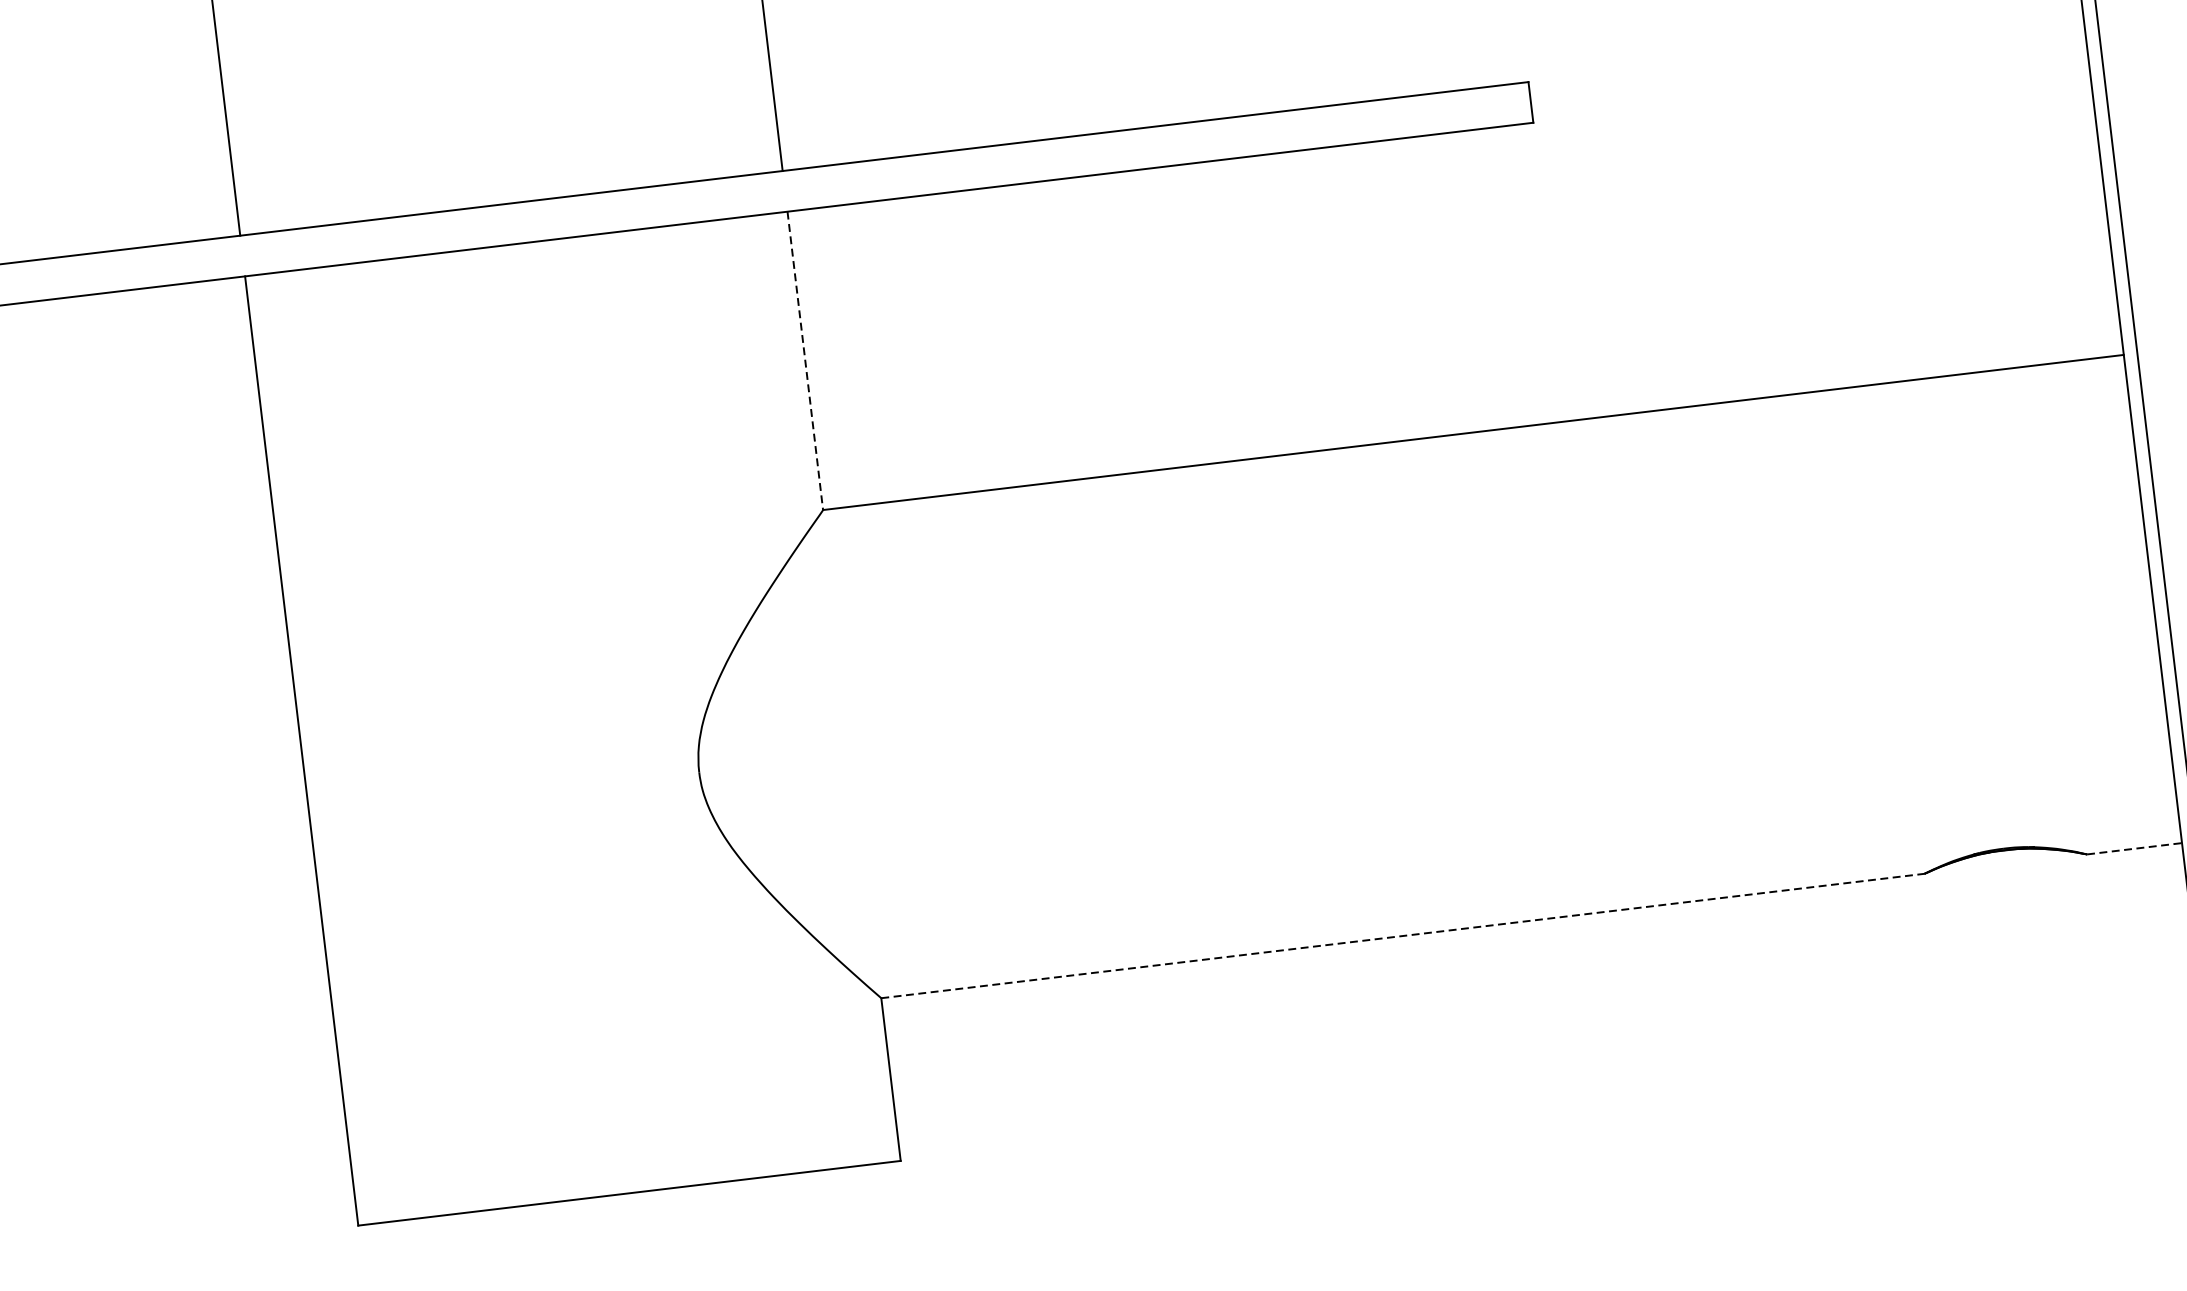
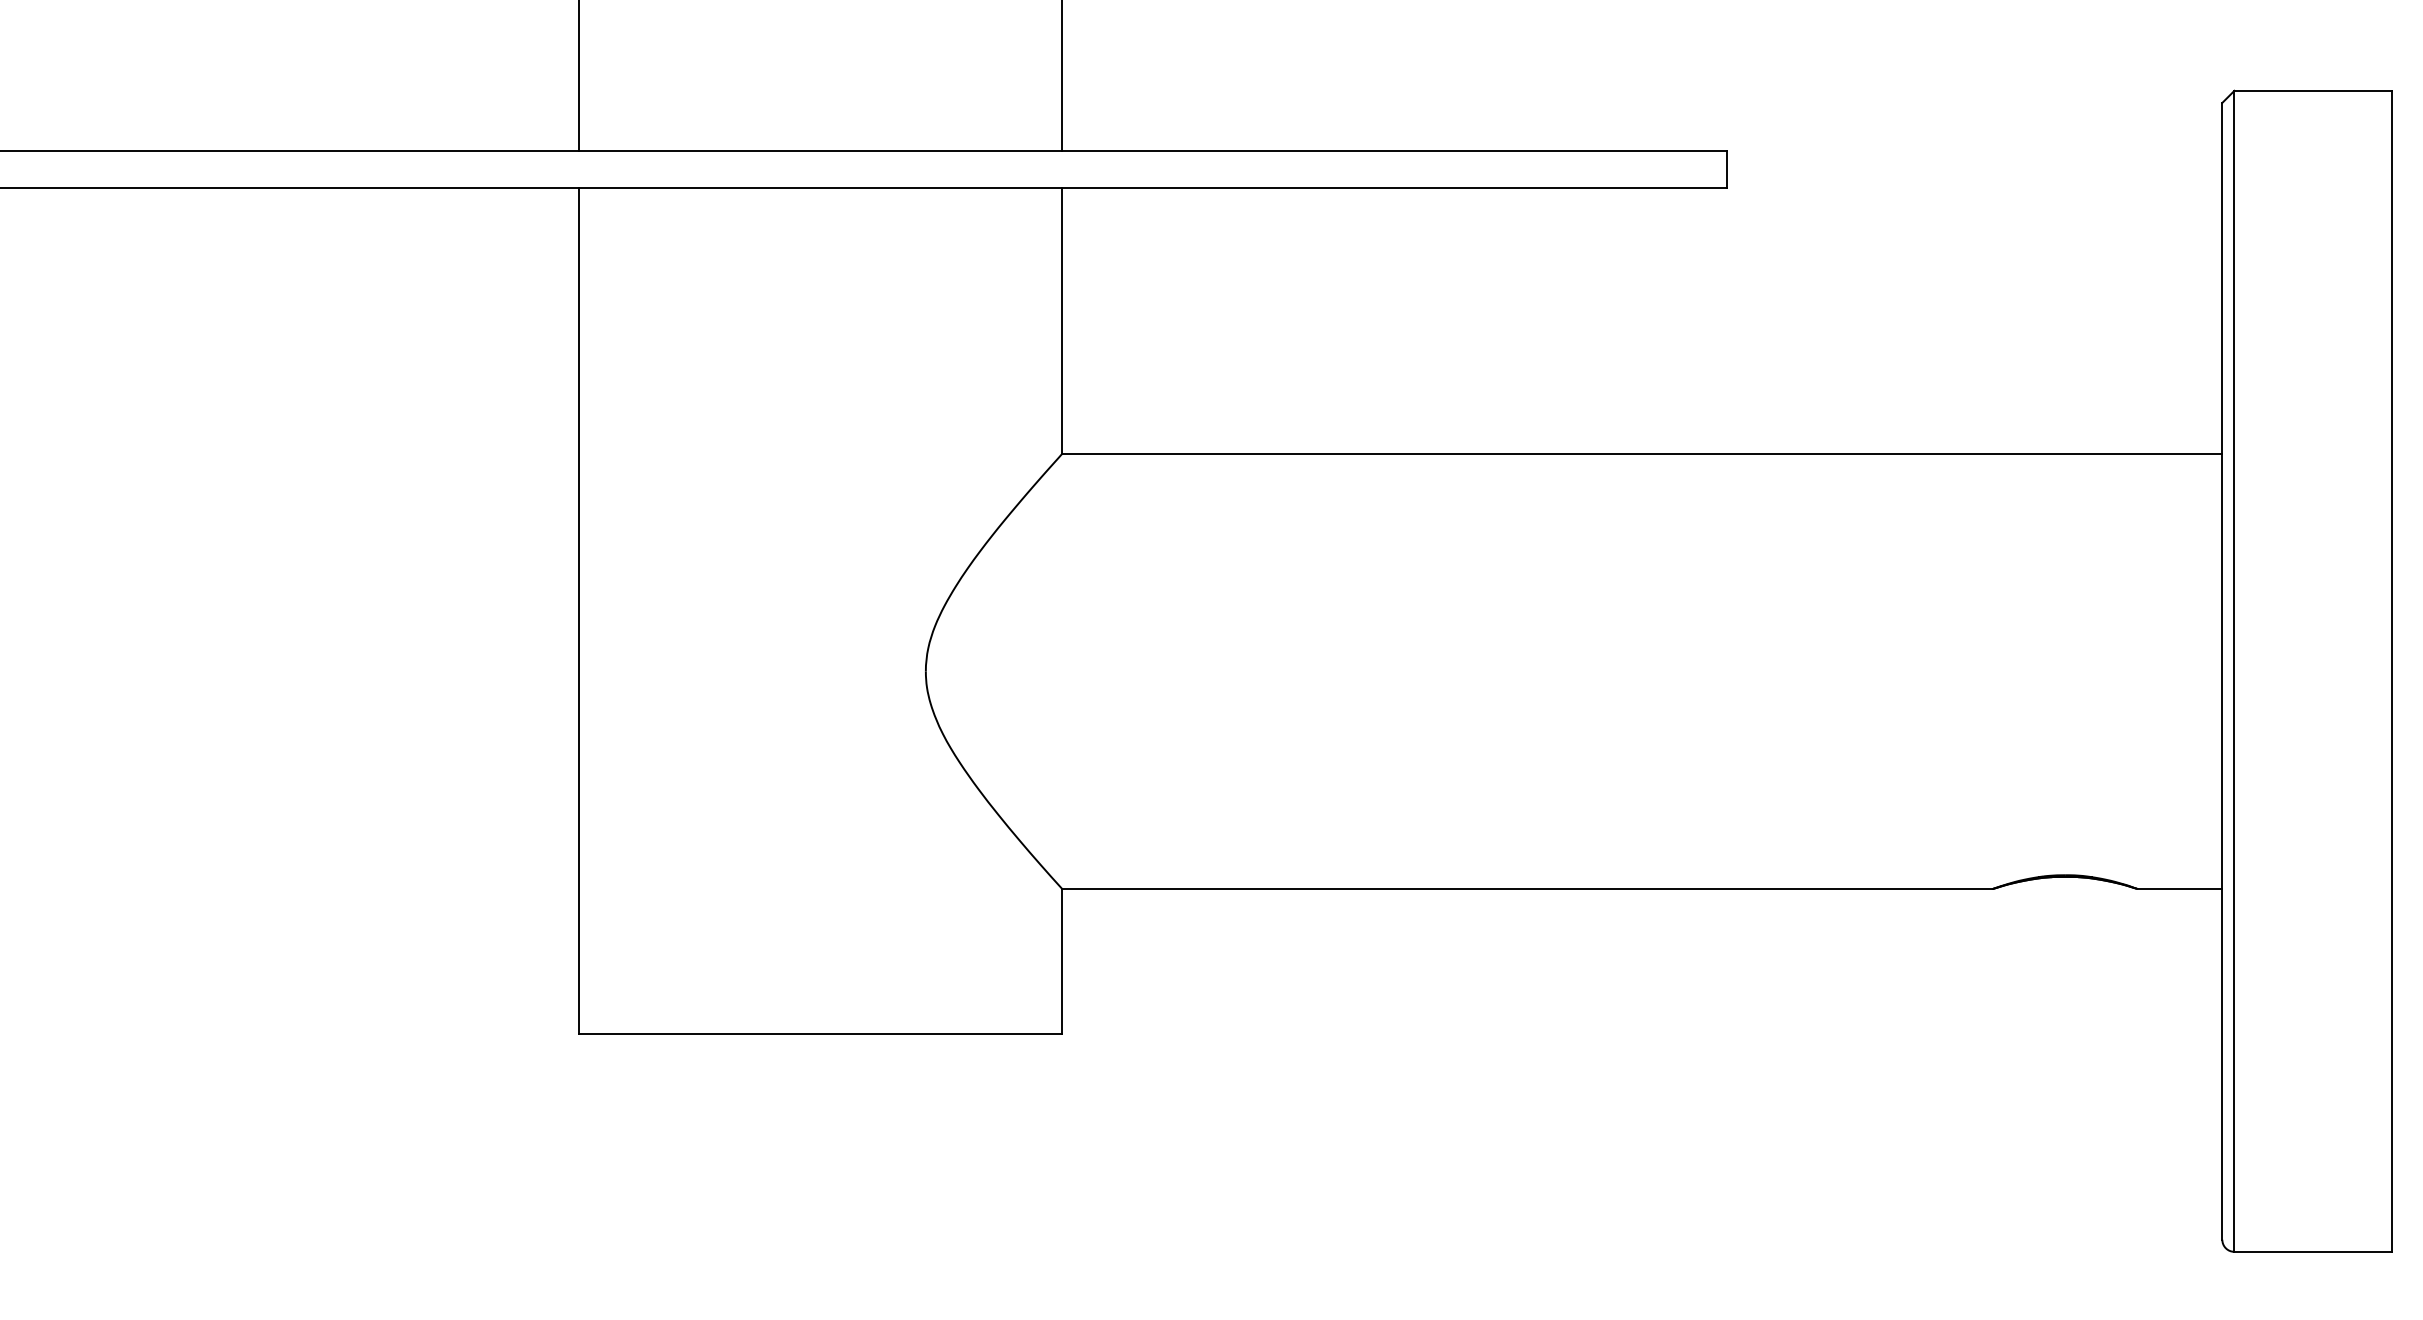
line: (805, 361) -> (1062, 321), dashed -> solid
line: (2135, 849) -> (2180, 889), dashed -> solid
line: (1403, 936) -> (1527, 889), dashed -> solid

